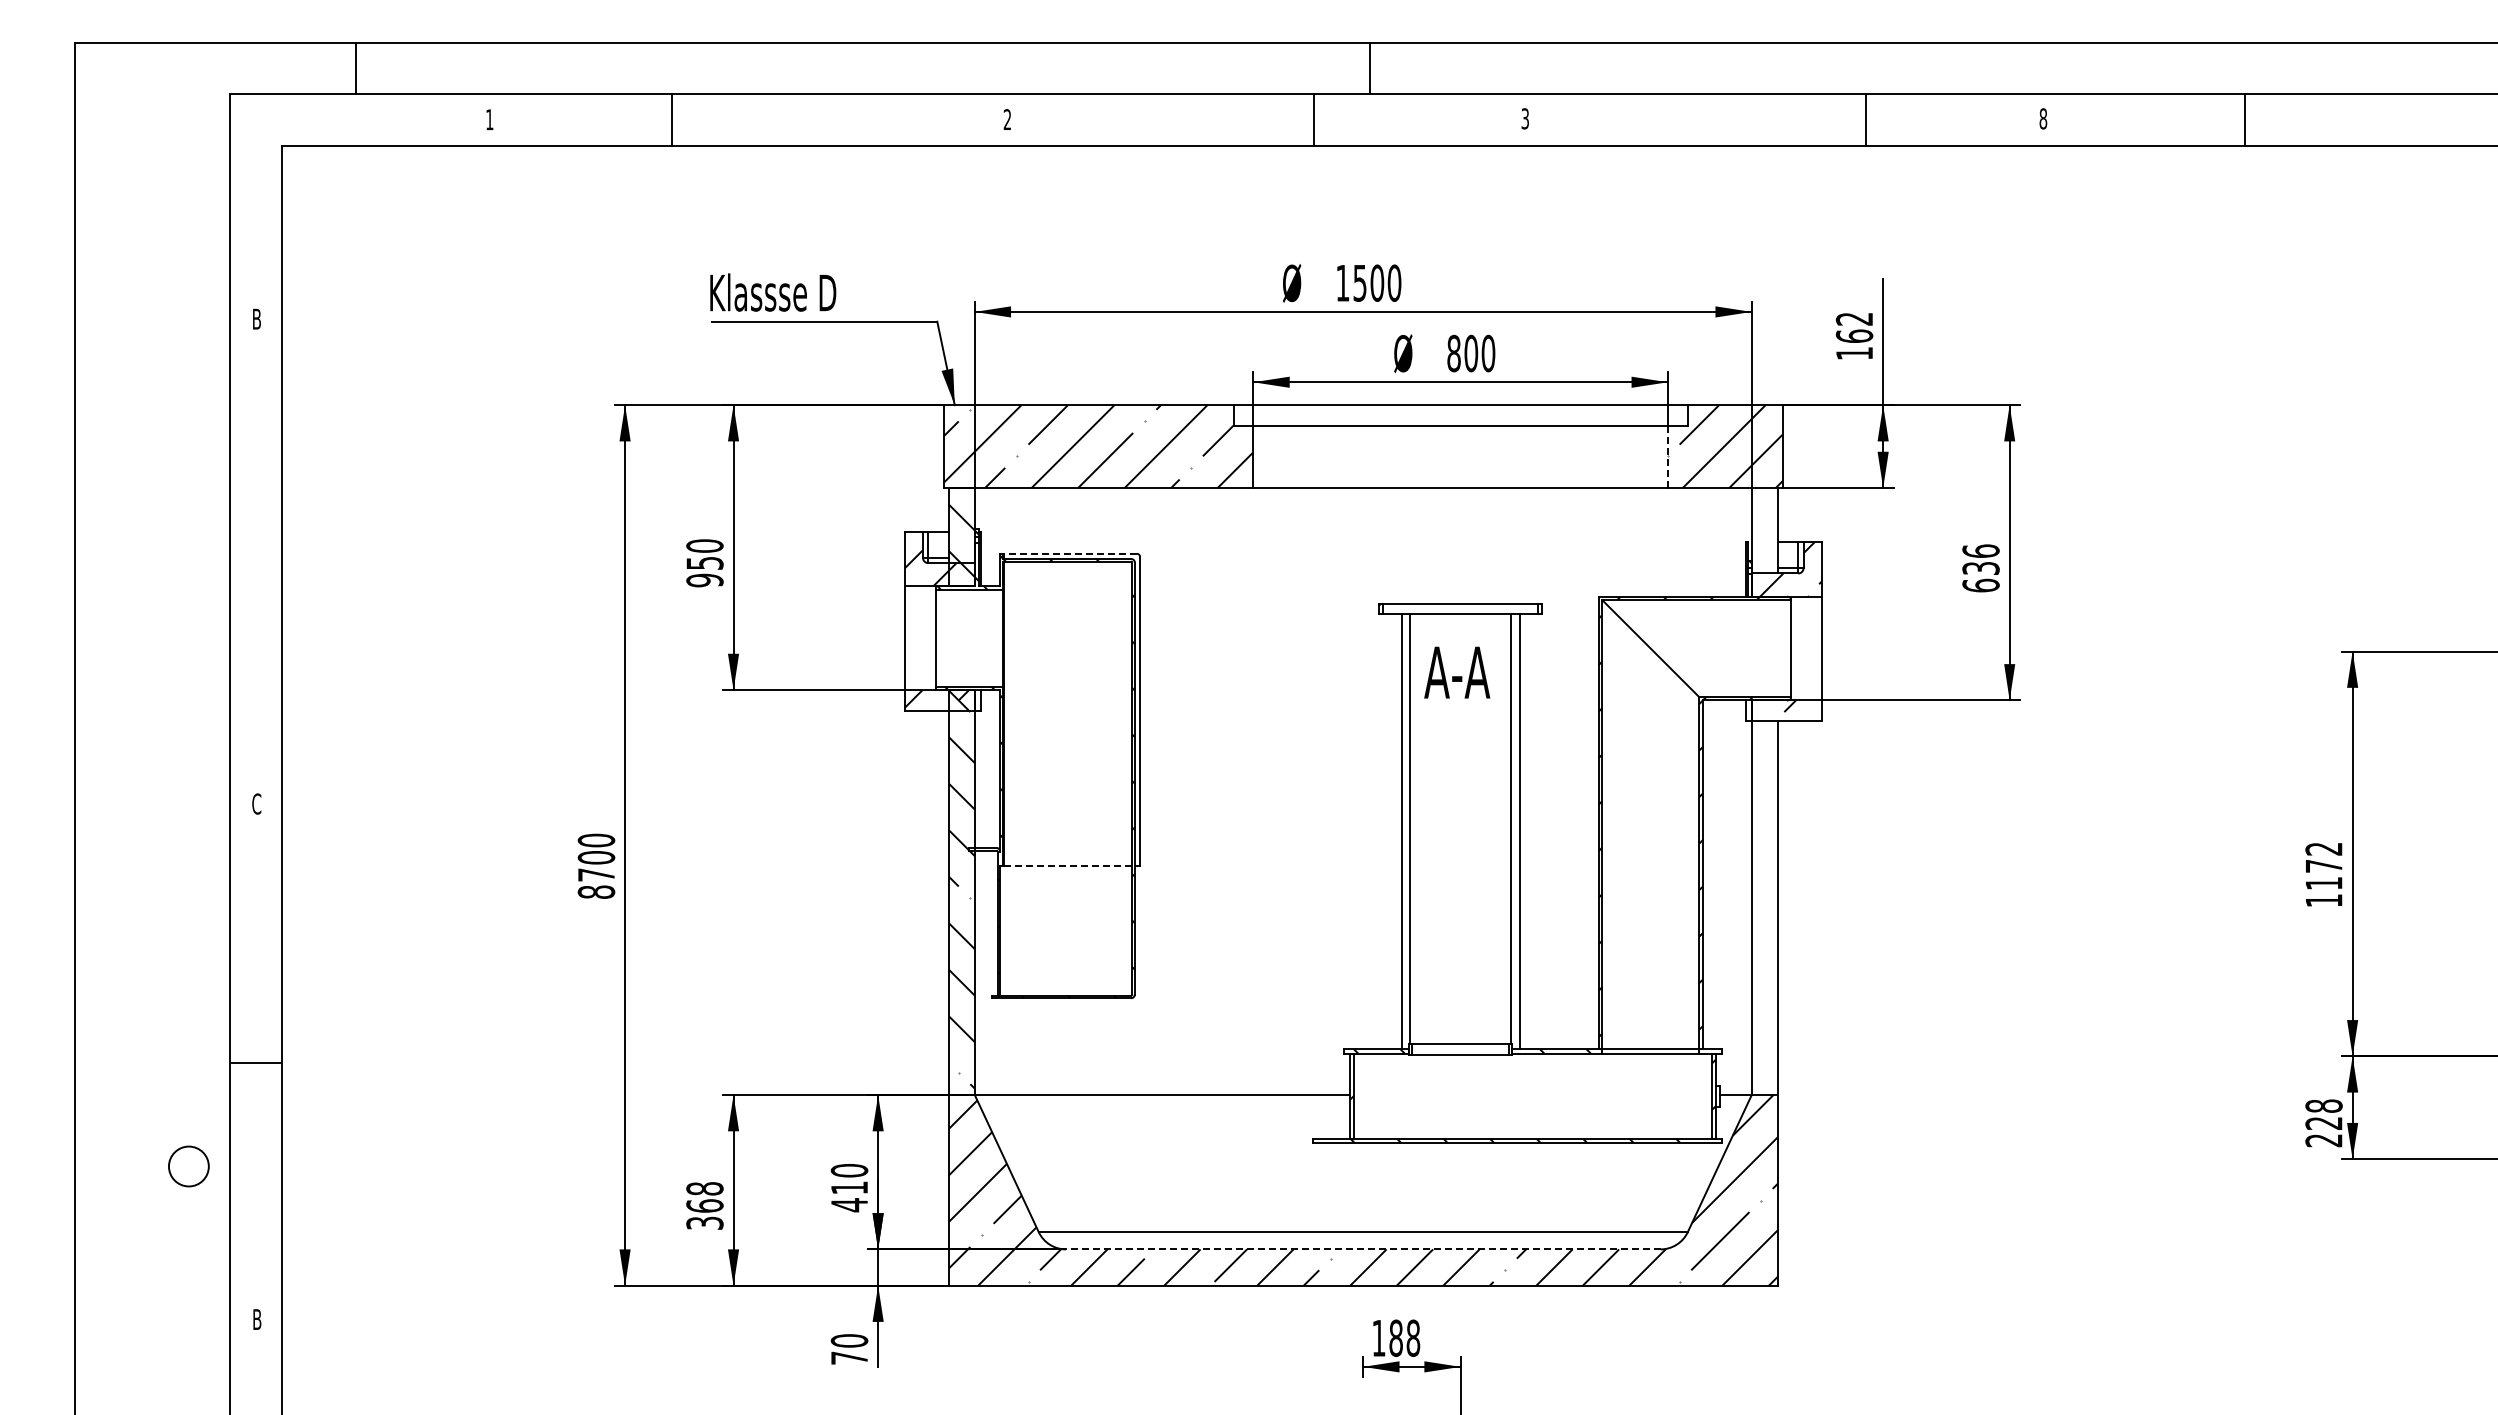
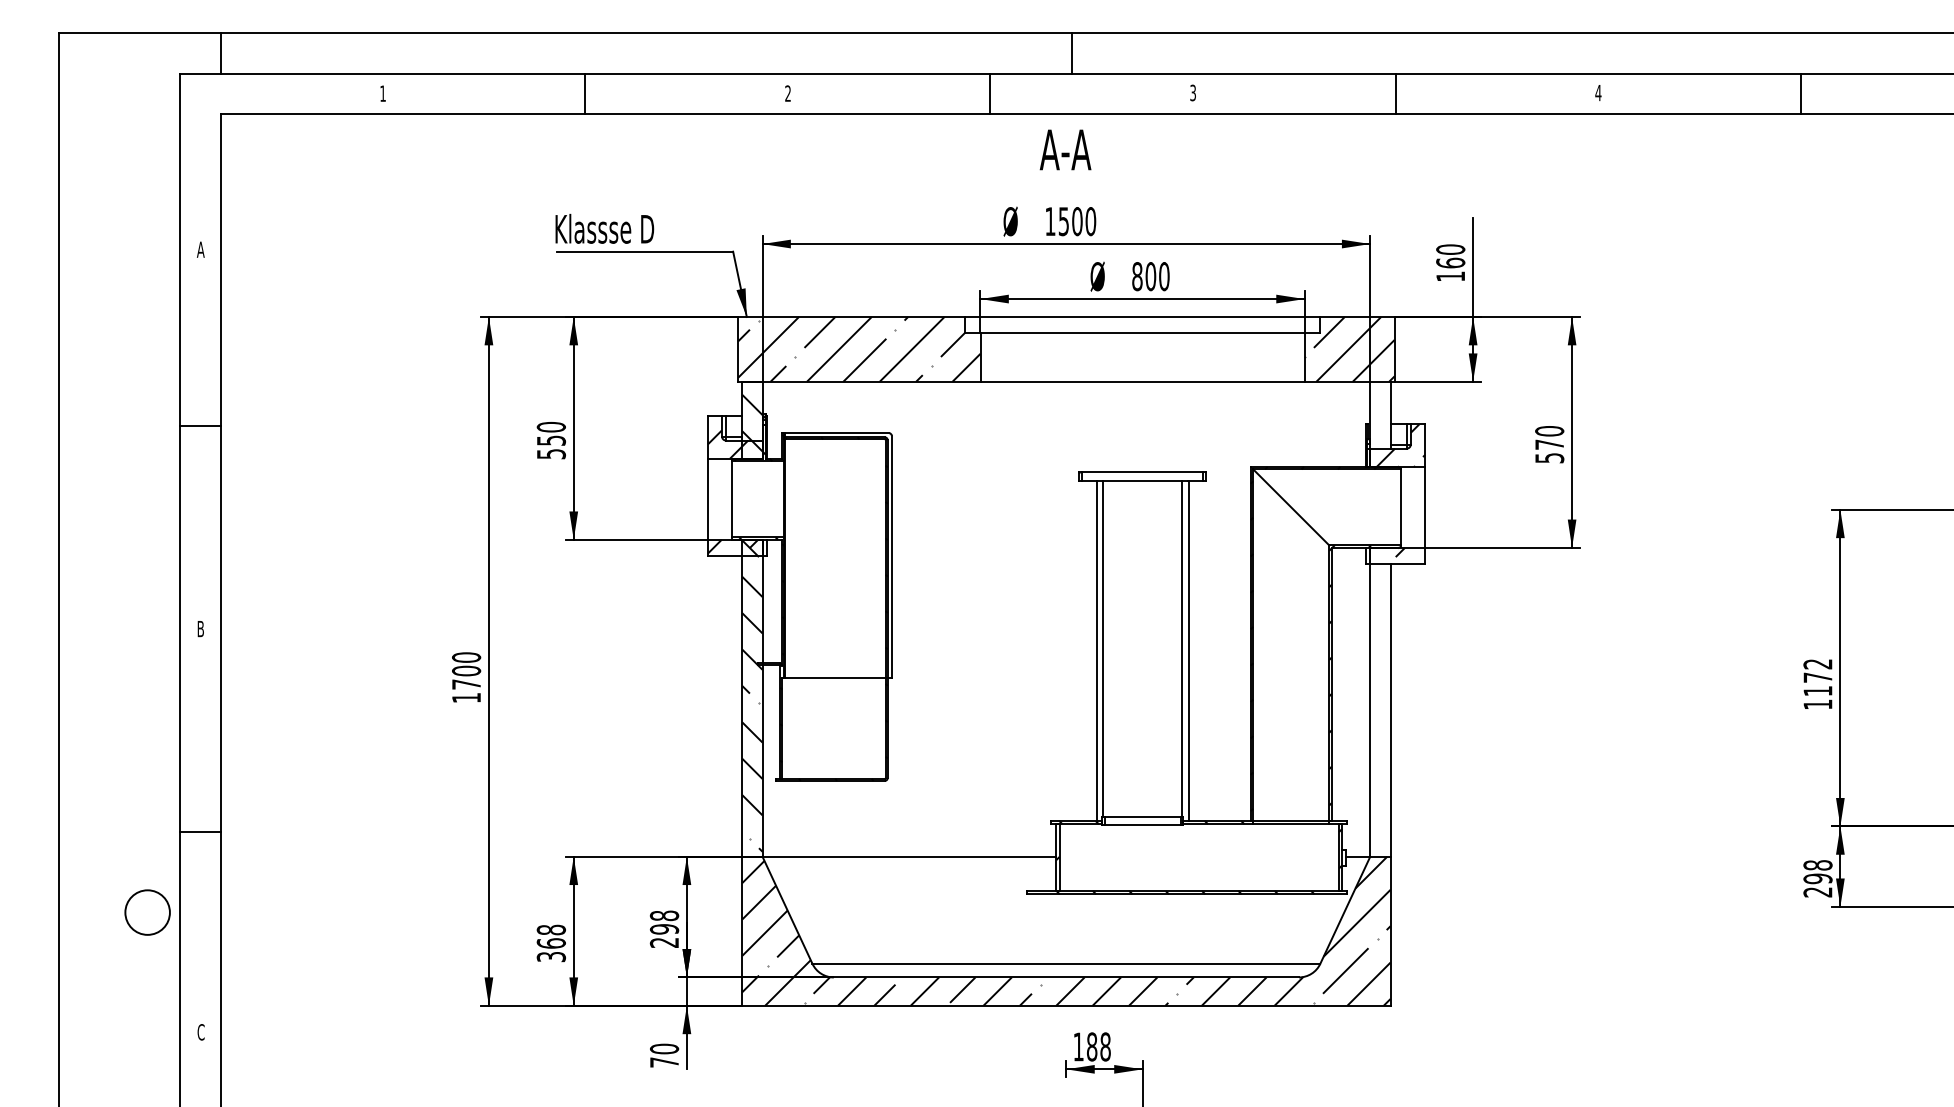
line: (356, 68) -> (220, 53), moved
text: (2043, 118) -> (1598, 92), 8 -> 4
line: (672, 120) -> (585, 94), moved
line: (1314, 120) -> (990, 94), moved
line: (1866, 120) -> (1395, 94), moved
line: (2245, 120) -> (1801, 94), moved
text: (256, 318) -> (200, 249), B -> A
text: (1854, 318) -> (1450, 249), 162 -> 160
line: (1667, 457) -> (1304, 357), dashed -> solid
line: (256, 545) -> (200, 426), added
line: (1070, 553) -> (837, 433), dashed -> solid
text: (1980, 568) -> (1549, 444), 636 -> 570
text: (704, 580) -> (551, 454), 950 -> 550
text: (1457, 672) -> (1065, 149), moved
text: (256, 803) -> (200, 628), C -> B
line: (1068, 866) -> (835, 677), dashed -> solid
text: (596, 891) -> (466, 697), 8700 -> 1700
text: (2323, 1123) -> (1817, 878), 228 -> 298
circle: (188, 1166) -> (147, 912), size x1.43
text: (849, 1188) -> (664, 929), 410 -> 298
line: (1362, 1249) -> (1065, 977), dashed -> solid
text: (256, 1319) -> (200, 1032), B -> C

